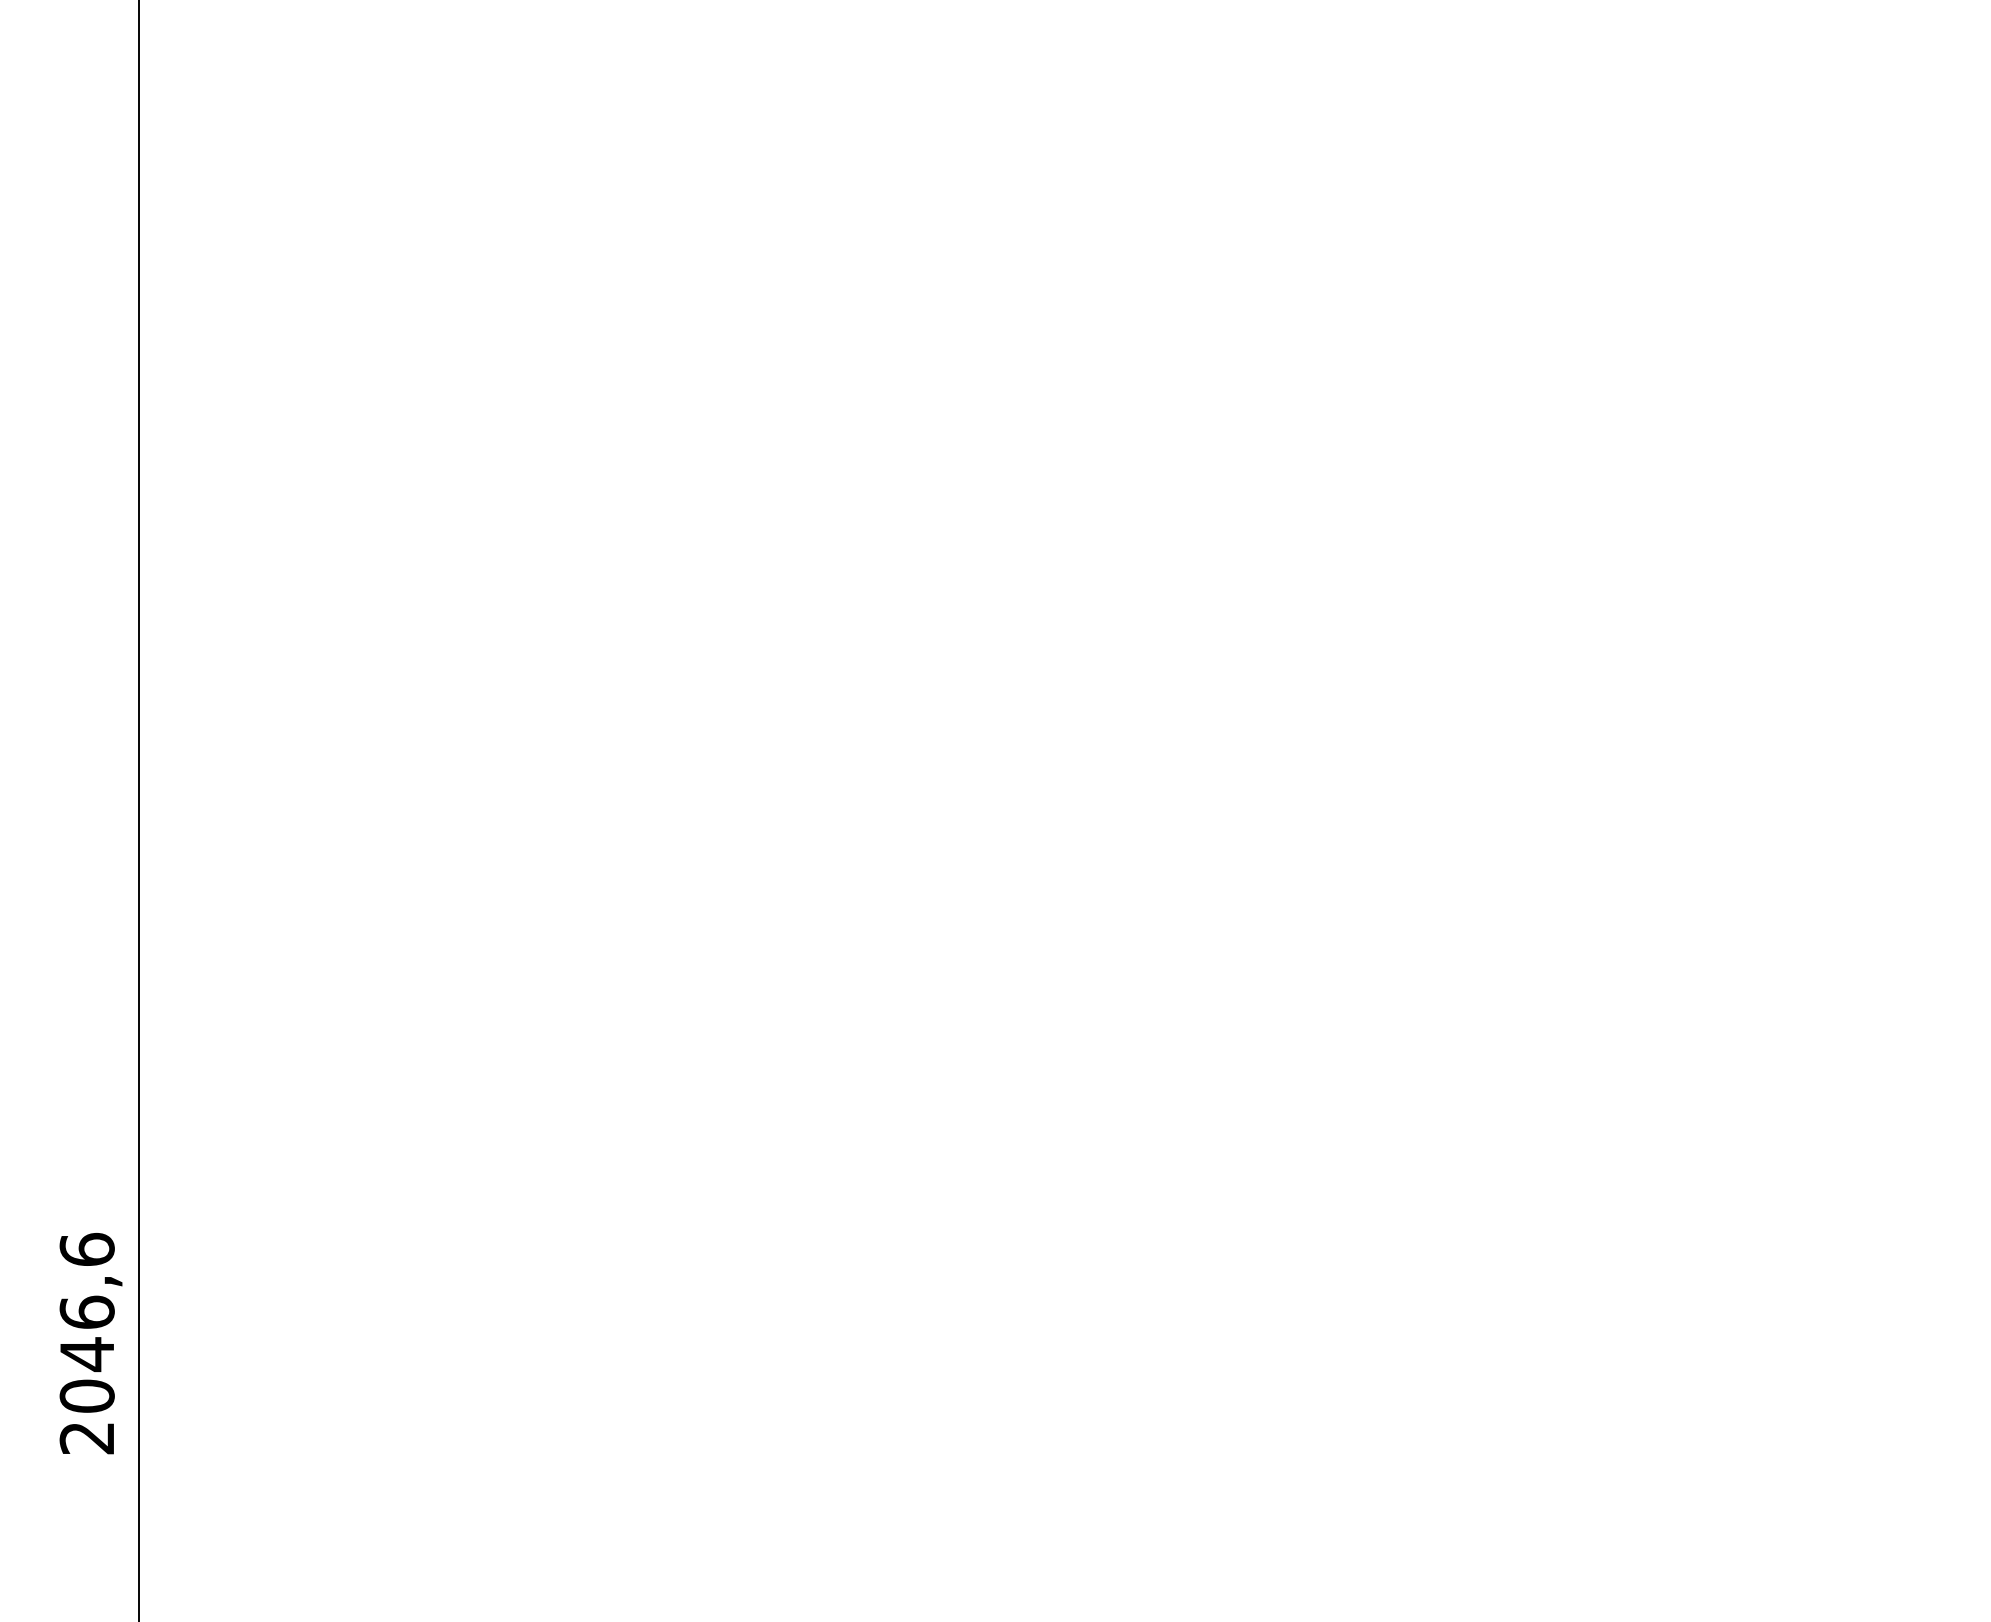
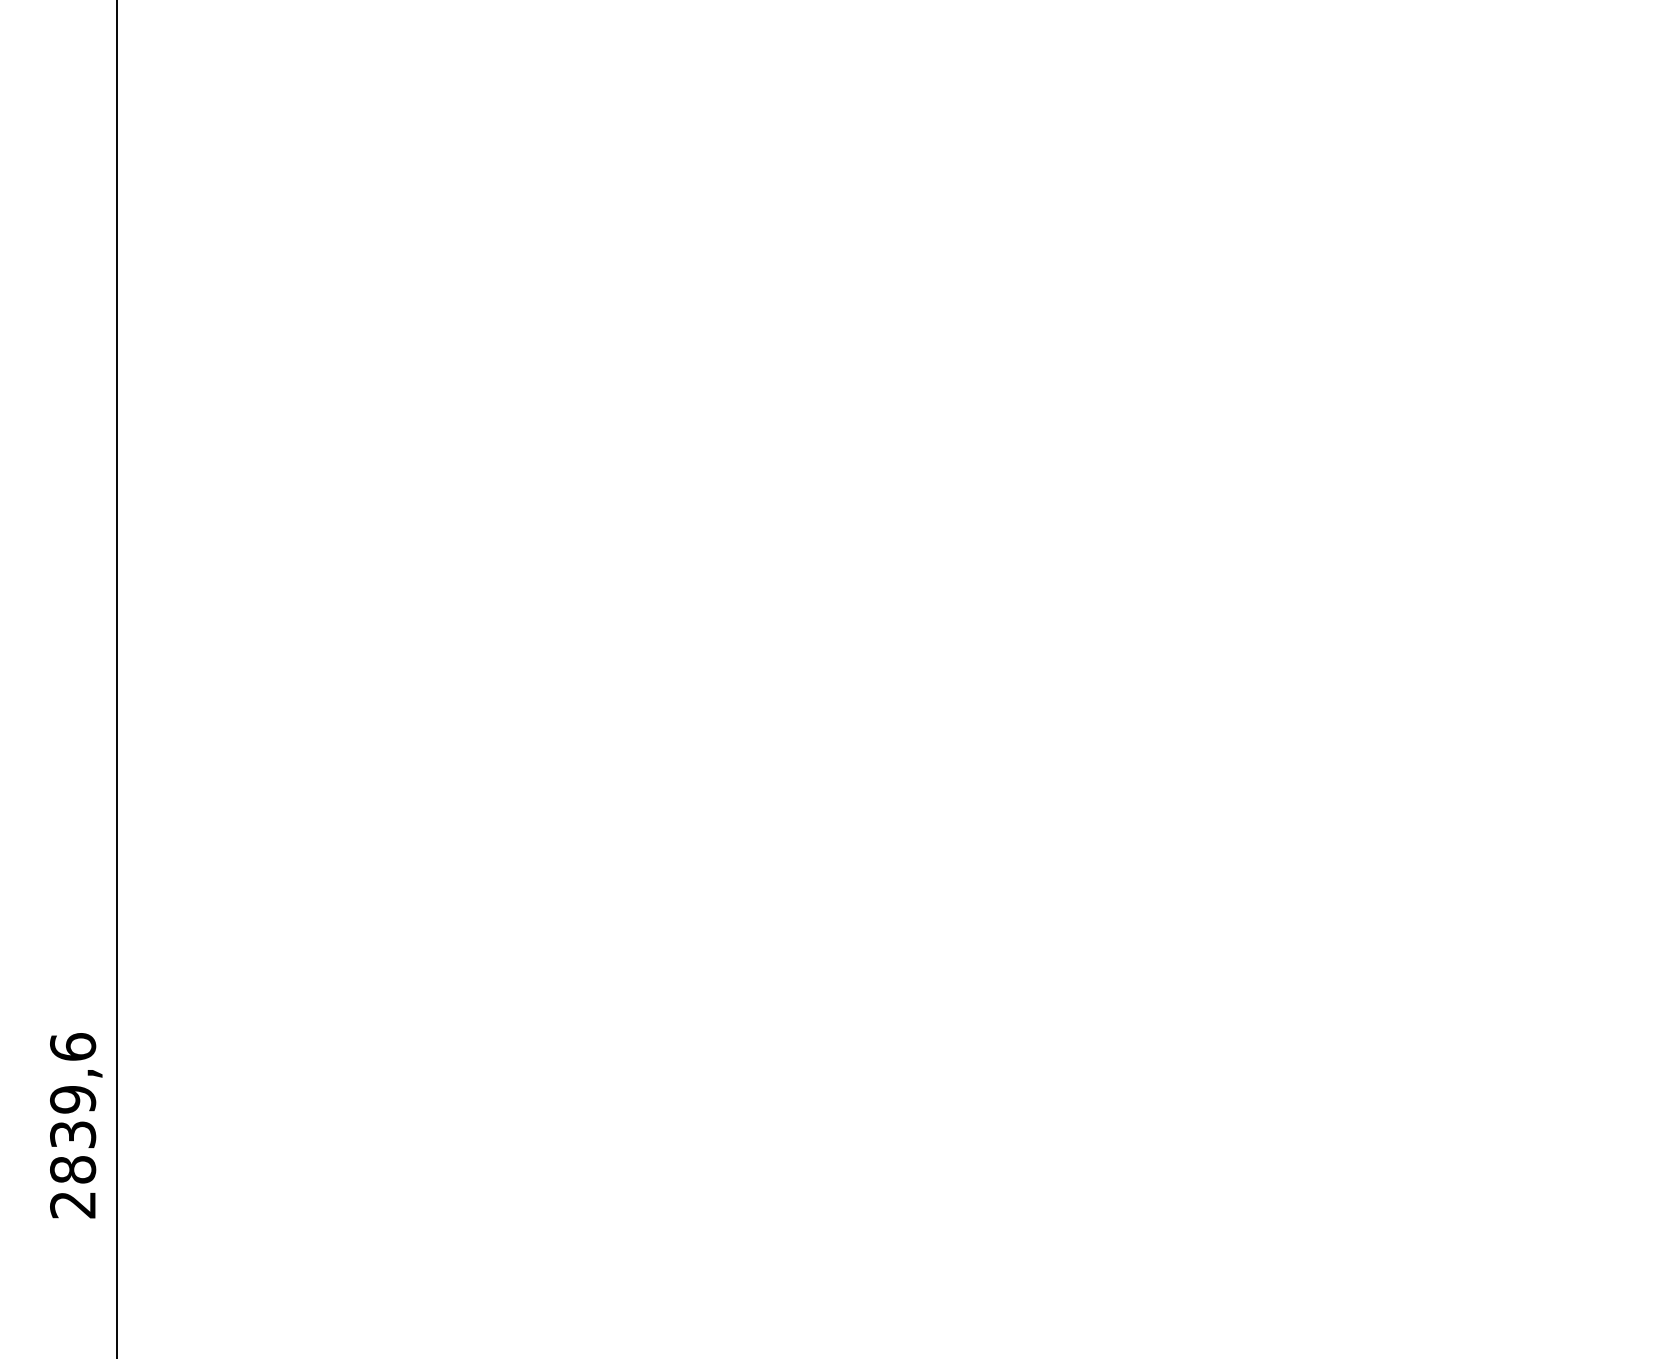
text: (86, 1353) -> (72, 1134), 2046,6 -> 2839,6

